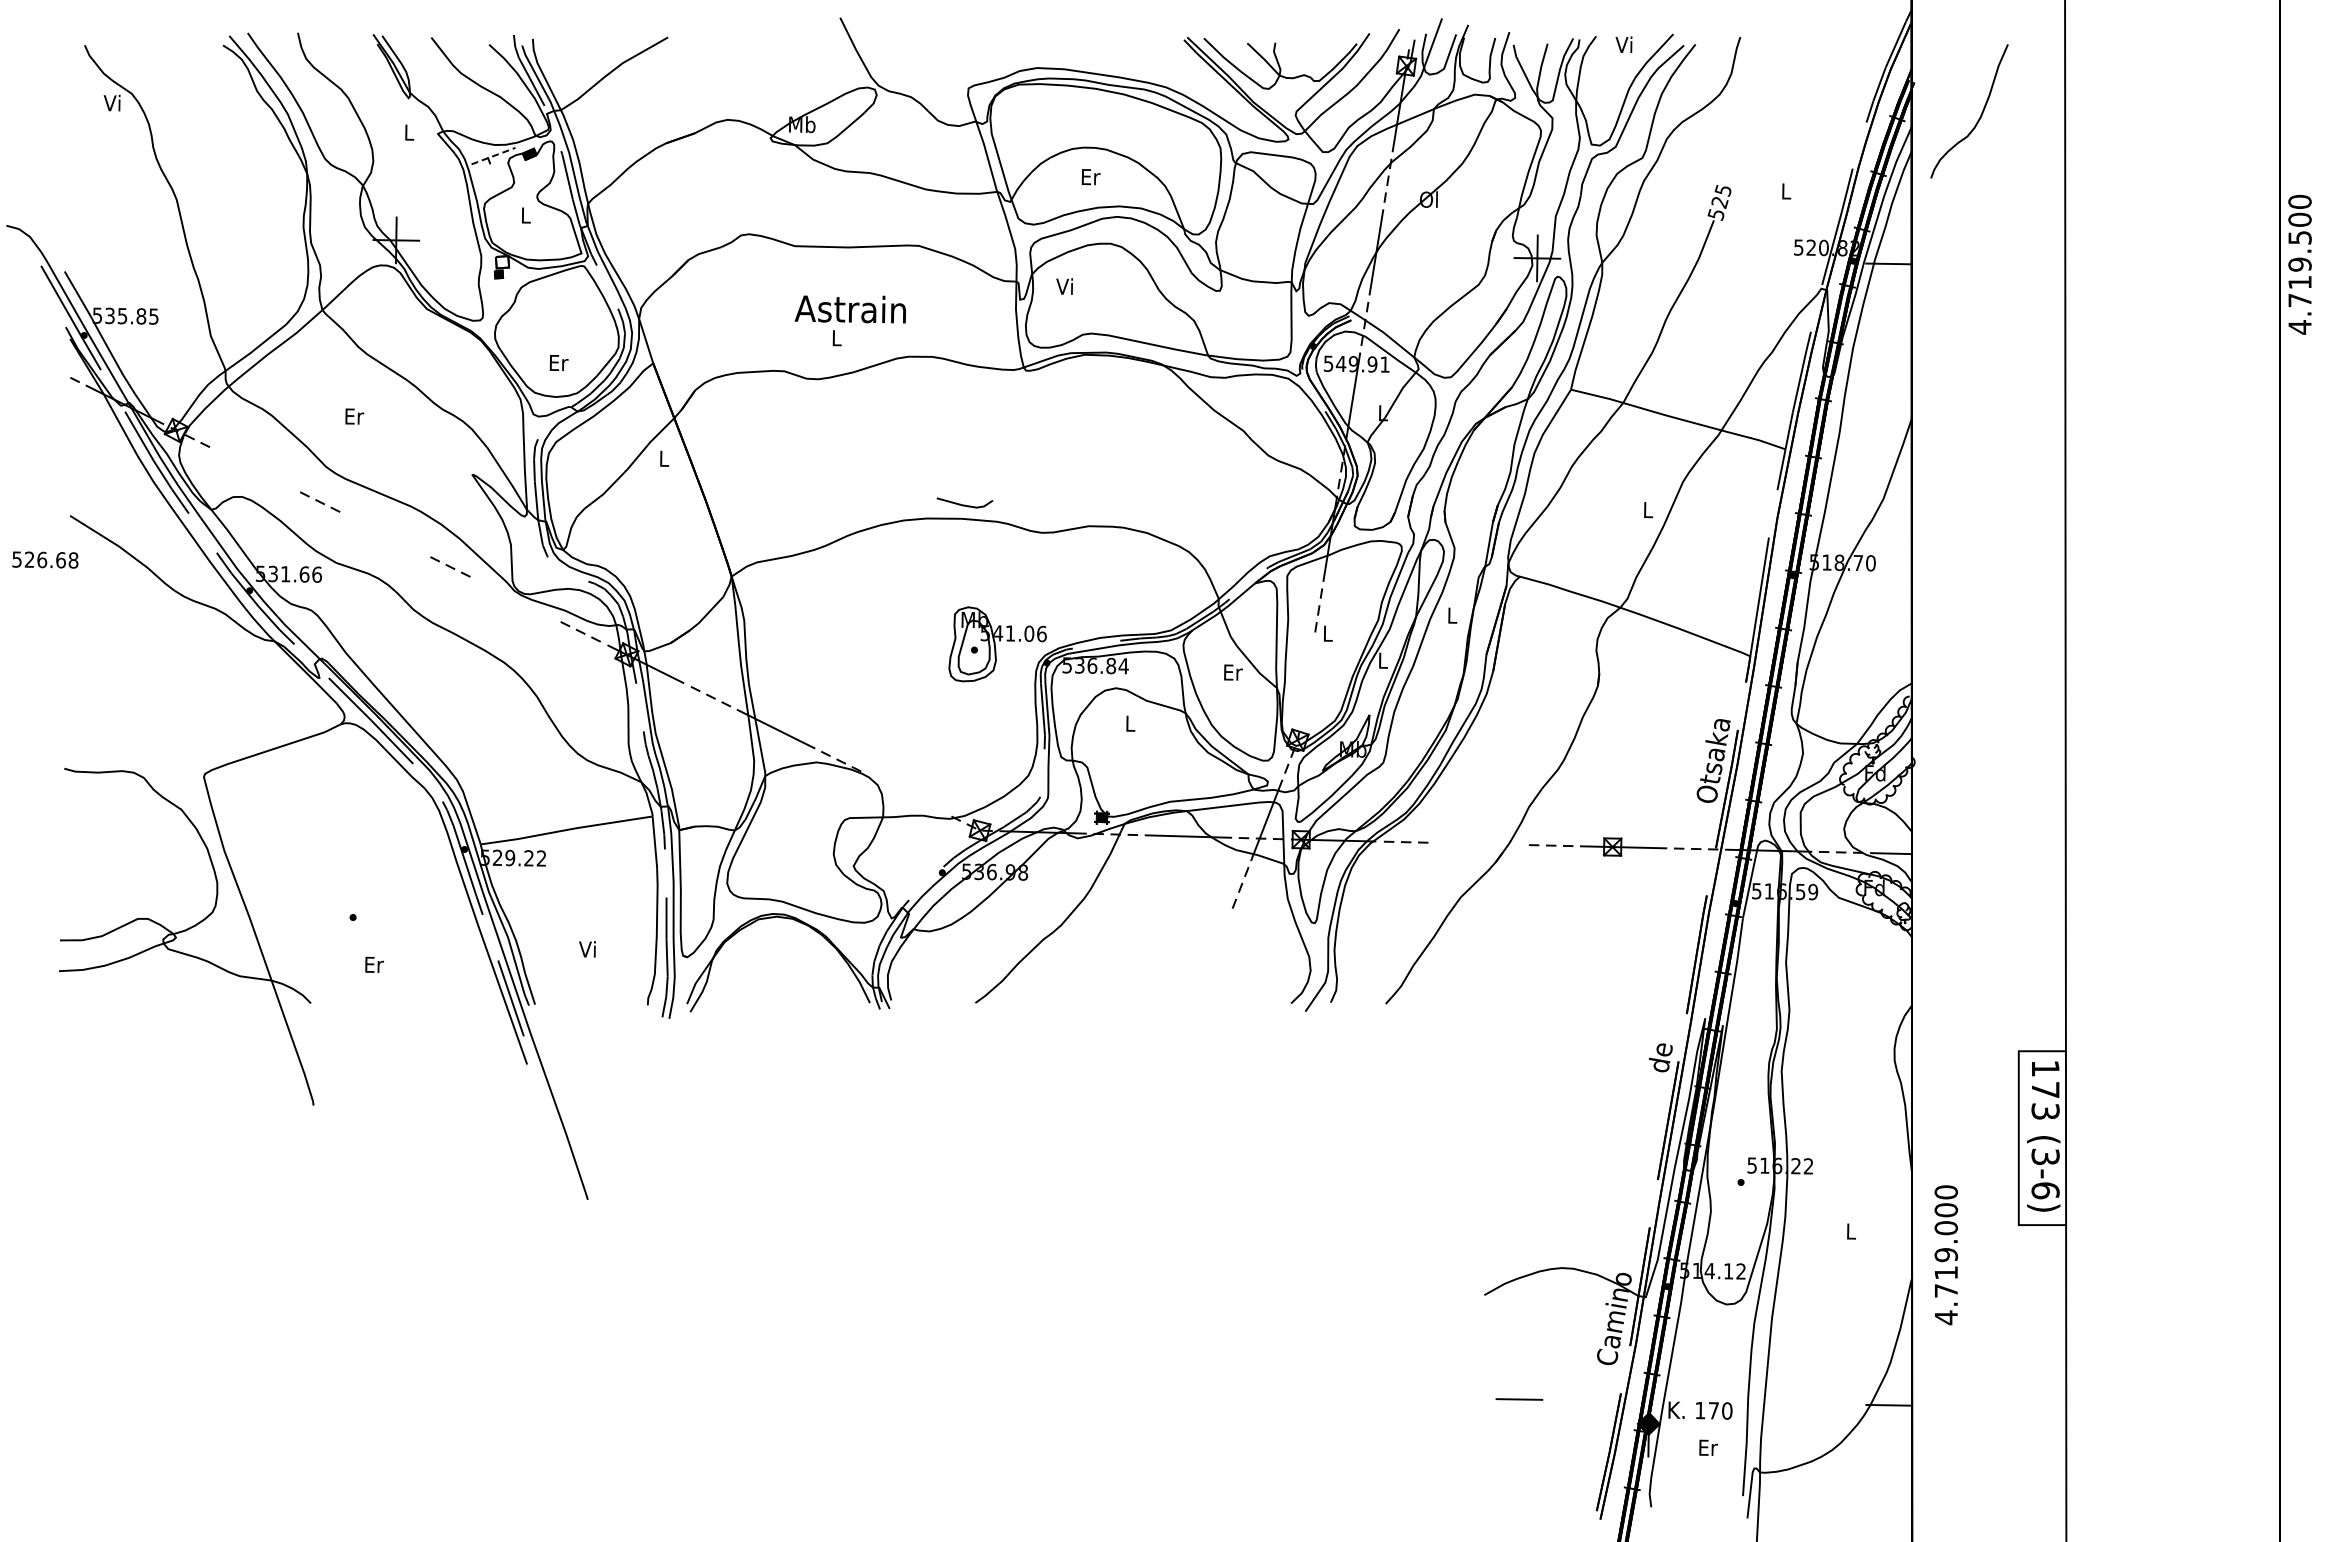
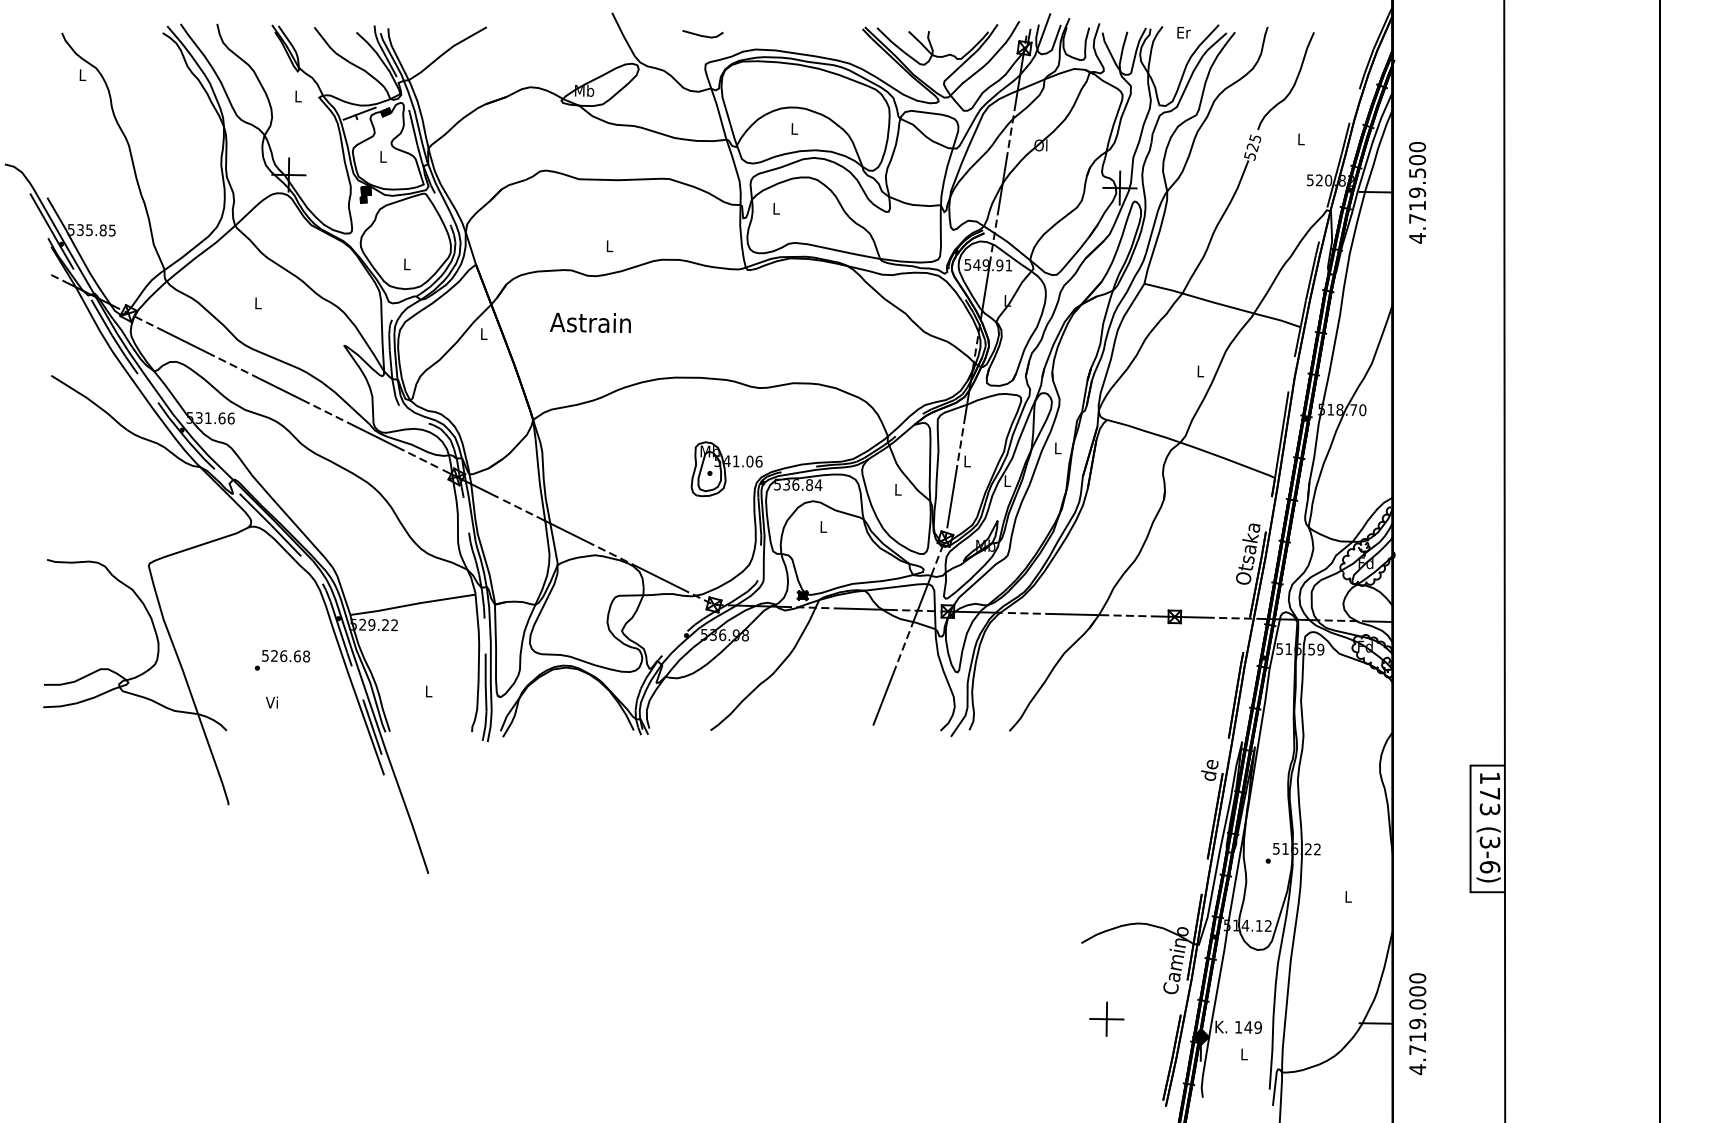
text: (1624, 44) -> (1183, 32), Vi -> Er
text: (111, 102) -> (81, 74), Vi -> L
curve: (1980, 114) -> (1294, 83), moved
line: (494, 155) -> (360, 113), dashed -> solid
text: (1090, 177) -> (794, 129), Er -> L
fill: (502, 262) -> (366, 191), added
text: (2299, 264) -> (1417, 192), moved
text: (1064, 286) -> (775, 208), Vi -> L
text: (849, 309) -> (589, 322), moved
text: (558, 362) -> (407, 263), Er -> L
text: (354, 416) -> (258, 303), Er -> L
line: (254, 469) -> (185, 341), added
line: (964, 504) -> (702, 35), moved
line: (385, 534) -> (281, 389), added
text: (45, 559) -> (286, 655), moved
line: (515, 599) -> (375, 436), added
text: (1233, 672) -> (898, 489), Er -> L
line: (1307, 681) -> (952, 496), added
line: (906, 793) -> (660, 577), added
line: (1478, 843) -> (1077, 614), added
text: (587, 949) -> (428, 691), Vi -> L
line: (1214, 955) -> (884, 695), added
text: (373, 964) -> (272, 702), Er -> Vi
text: (1946, 1255) -> (1417, 1024), moved
line: (1519, 1399) -> (1106, 1019), added
text: (1720, 1410) -> (1253, 1027), 170 -> 149
text: (1708, 1447) -> (1244, 1054), Er -> L

